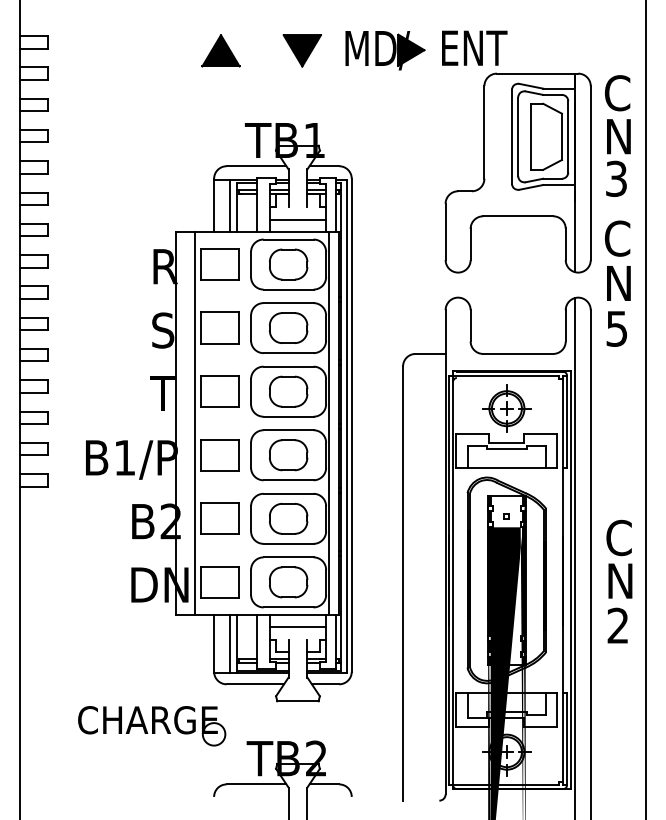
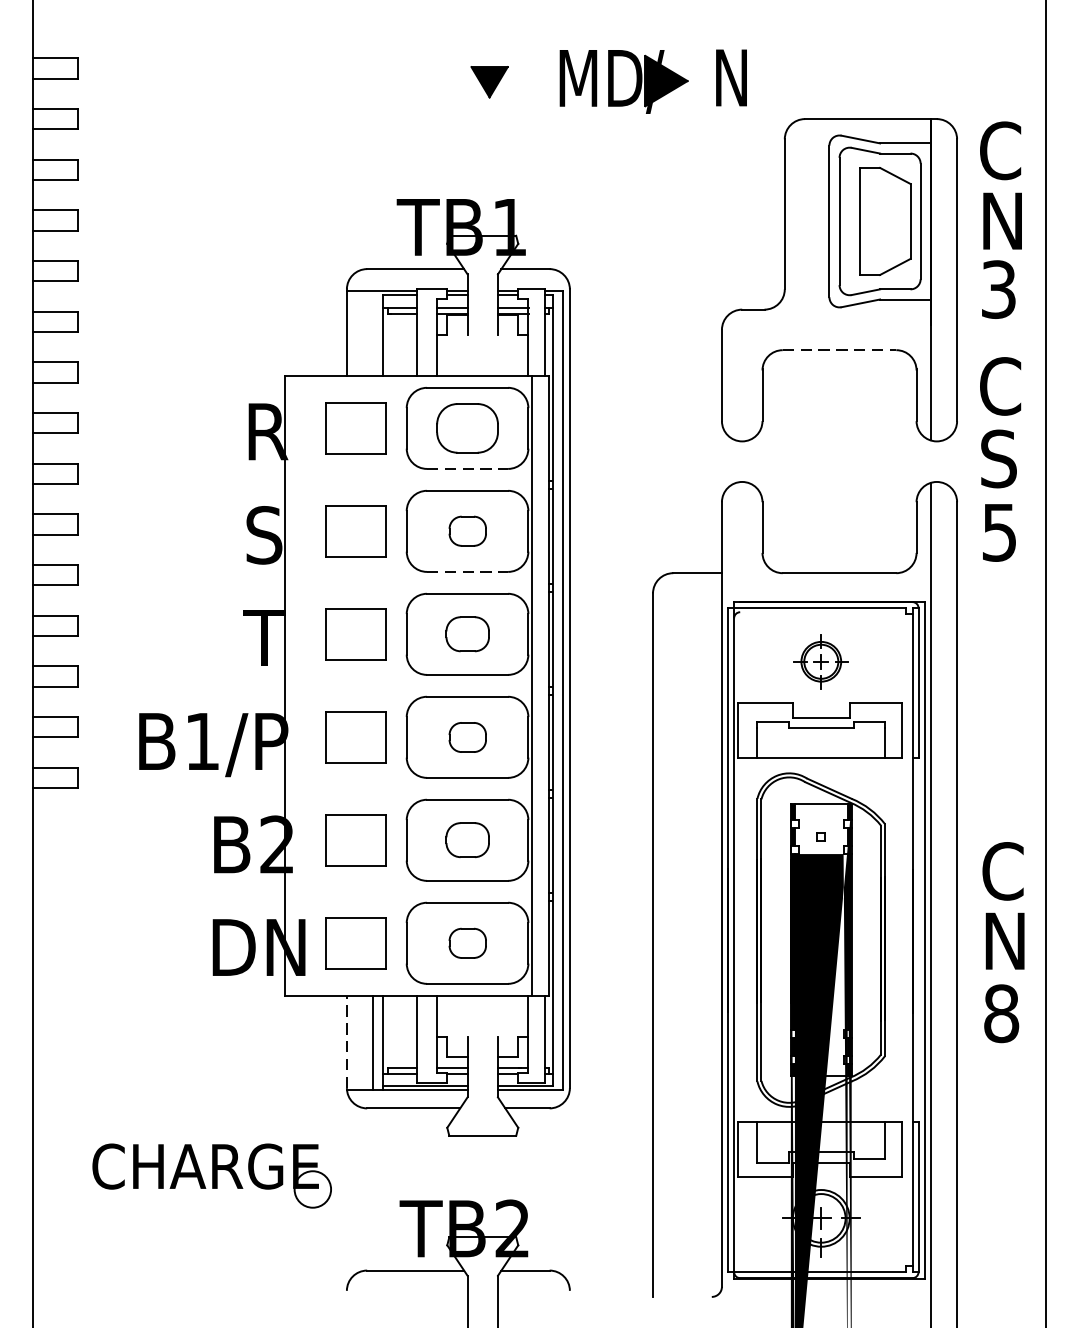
text: (476, 47) -> (771, 76), ENT -> N
part: (220, 50) -> (357, 81), removed
part: (301, 50) -> (488, 81), size x0.6
line: (230, 206) -> (373, 334), removed
line: (518, 216) -> (840, 350), solid -> dashed
line: (297, 219) -> (481, 355), removed
text: (617, 283) -> (1000, 459), N -> S
line: (289, 289) -> (469, 468), solid -> dashed
part: (288, 327) -> (467, 530), size x0.6
line: (289, 353) -> (469, 572), solid -> dashed
part: (288, 391) -> (467, 634), size x0.7
part: (506, 408) -> (820, 661), size x0.7
line: (194, 423) -> (315, 685), removed
part: (288, 455) -> (467, 737), size x0.6
part: (288, 518) -> (467, 839), size x0.7
part: (288, 582) -> (467, 943), size x0.6
text: (617, 625) -> (1000, 1013), 2 -> 8
line: (297, 627) -> (481, 1016), removed
line: (214, 642) -> (347, 1040), solid -> dashed
part: (152, 726) -> (213, 1176), moved

